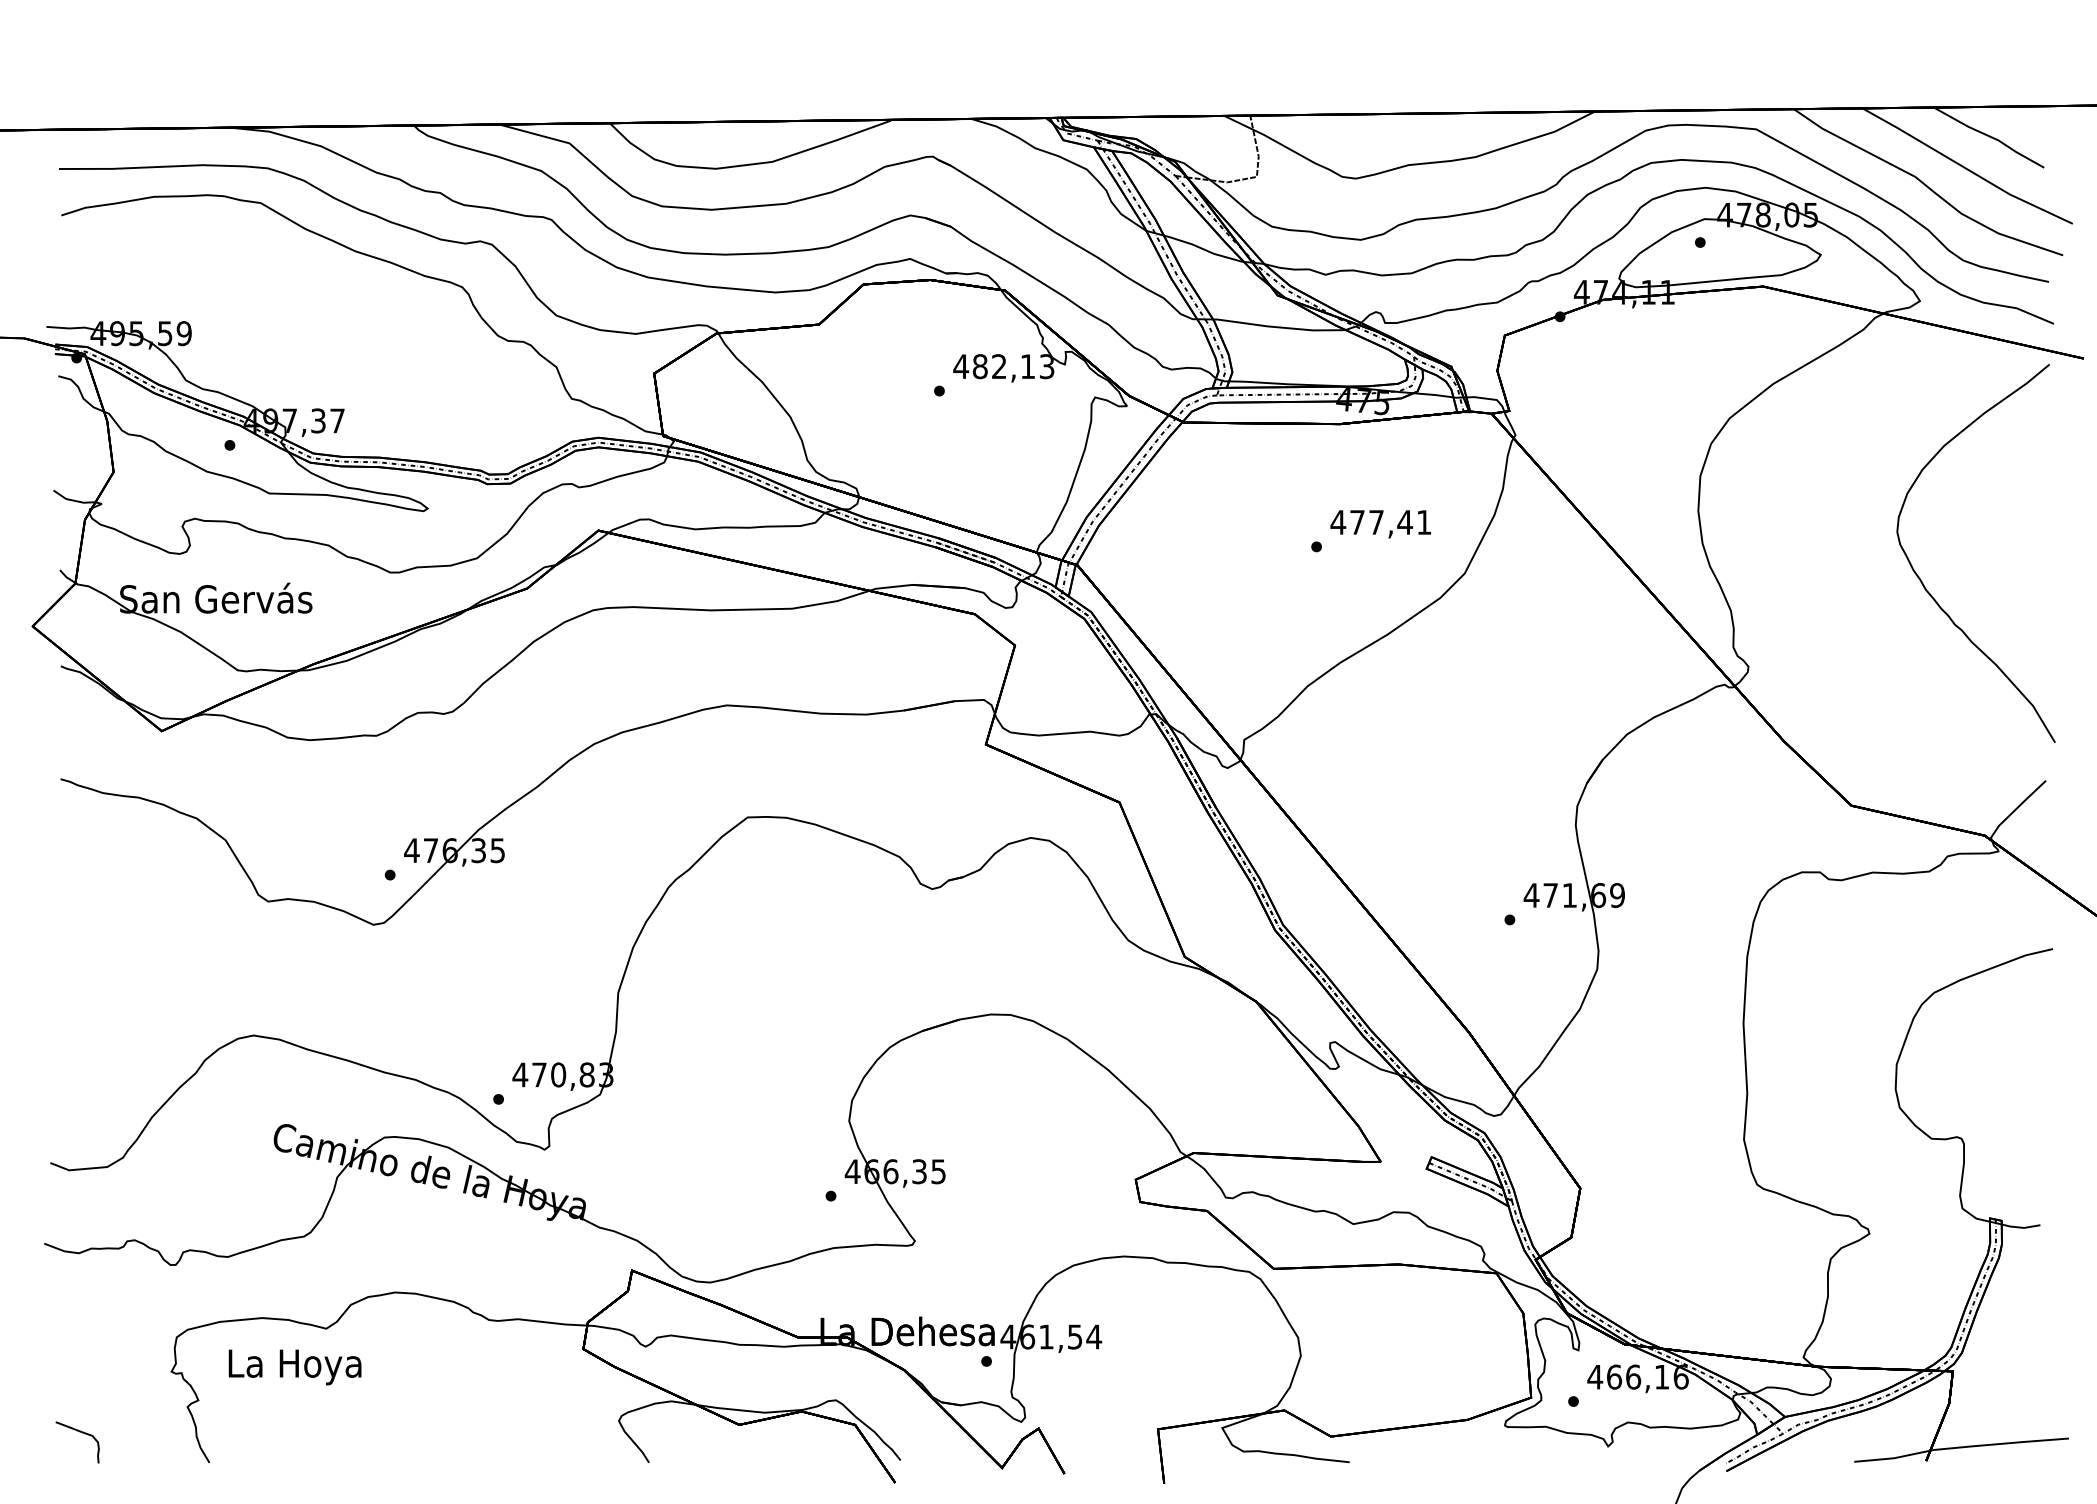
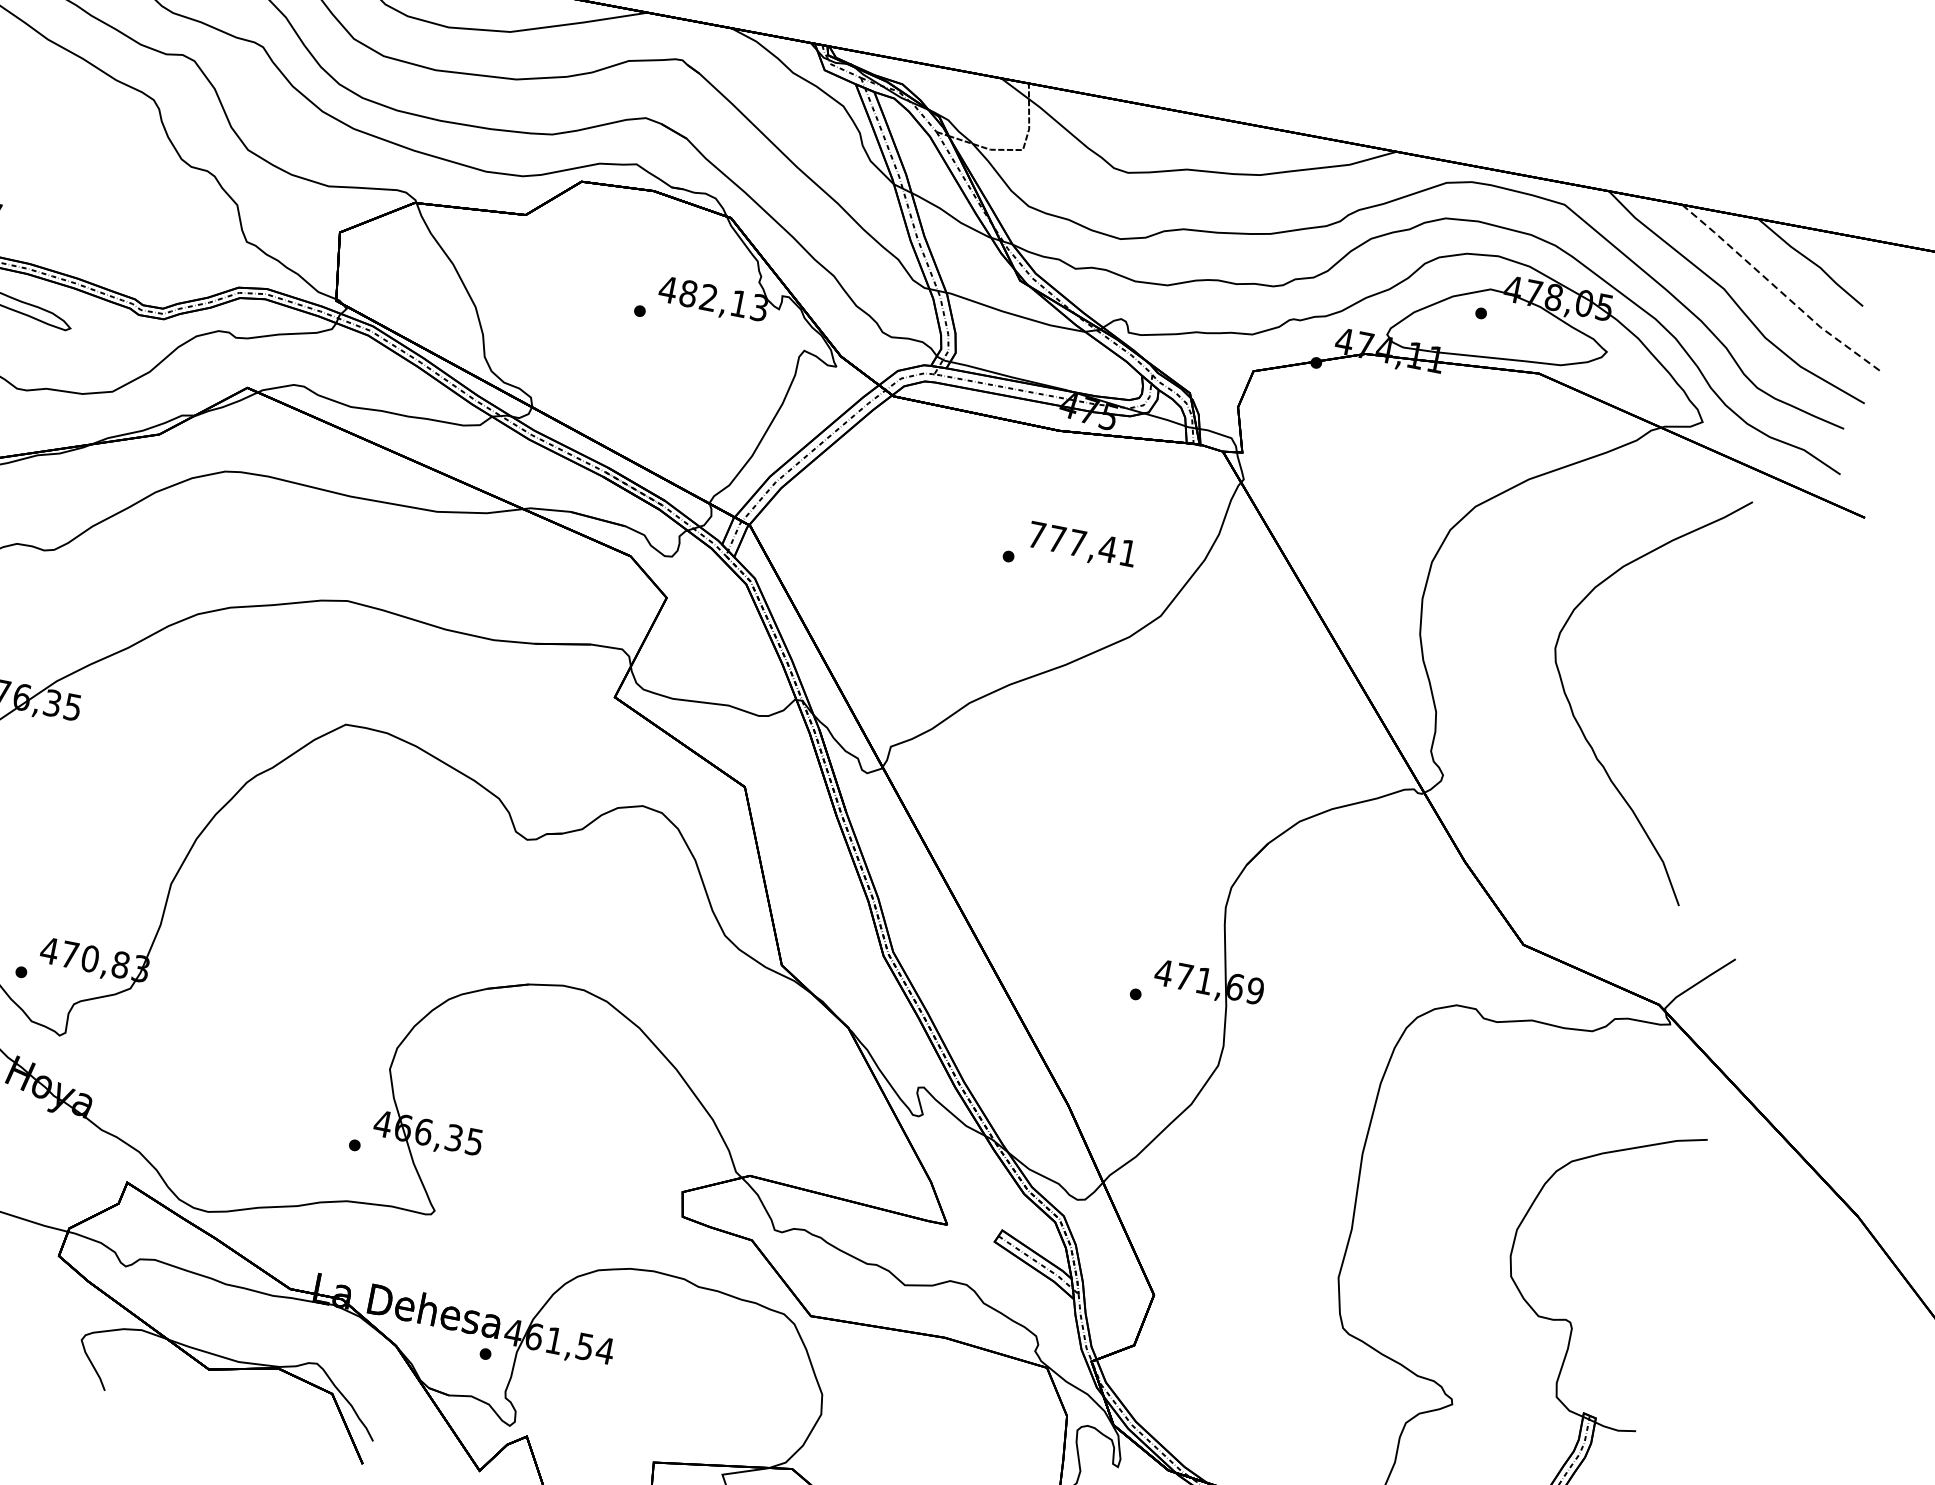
line: (1966, 168) -> (1780, 290), solid -> dashed
text: (1338, 522) -> (1037, 535), 477,41 -> 777,41
curve: (1925, 586) -> (1573, 712), moved

